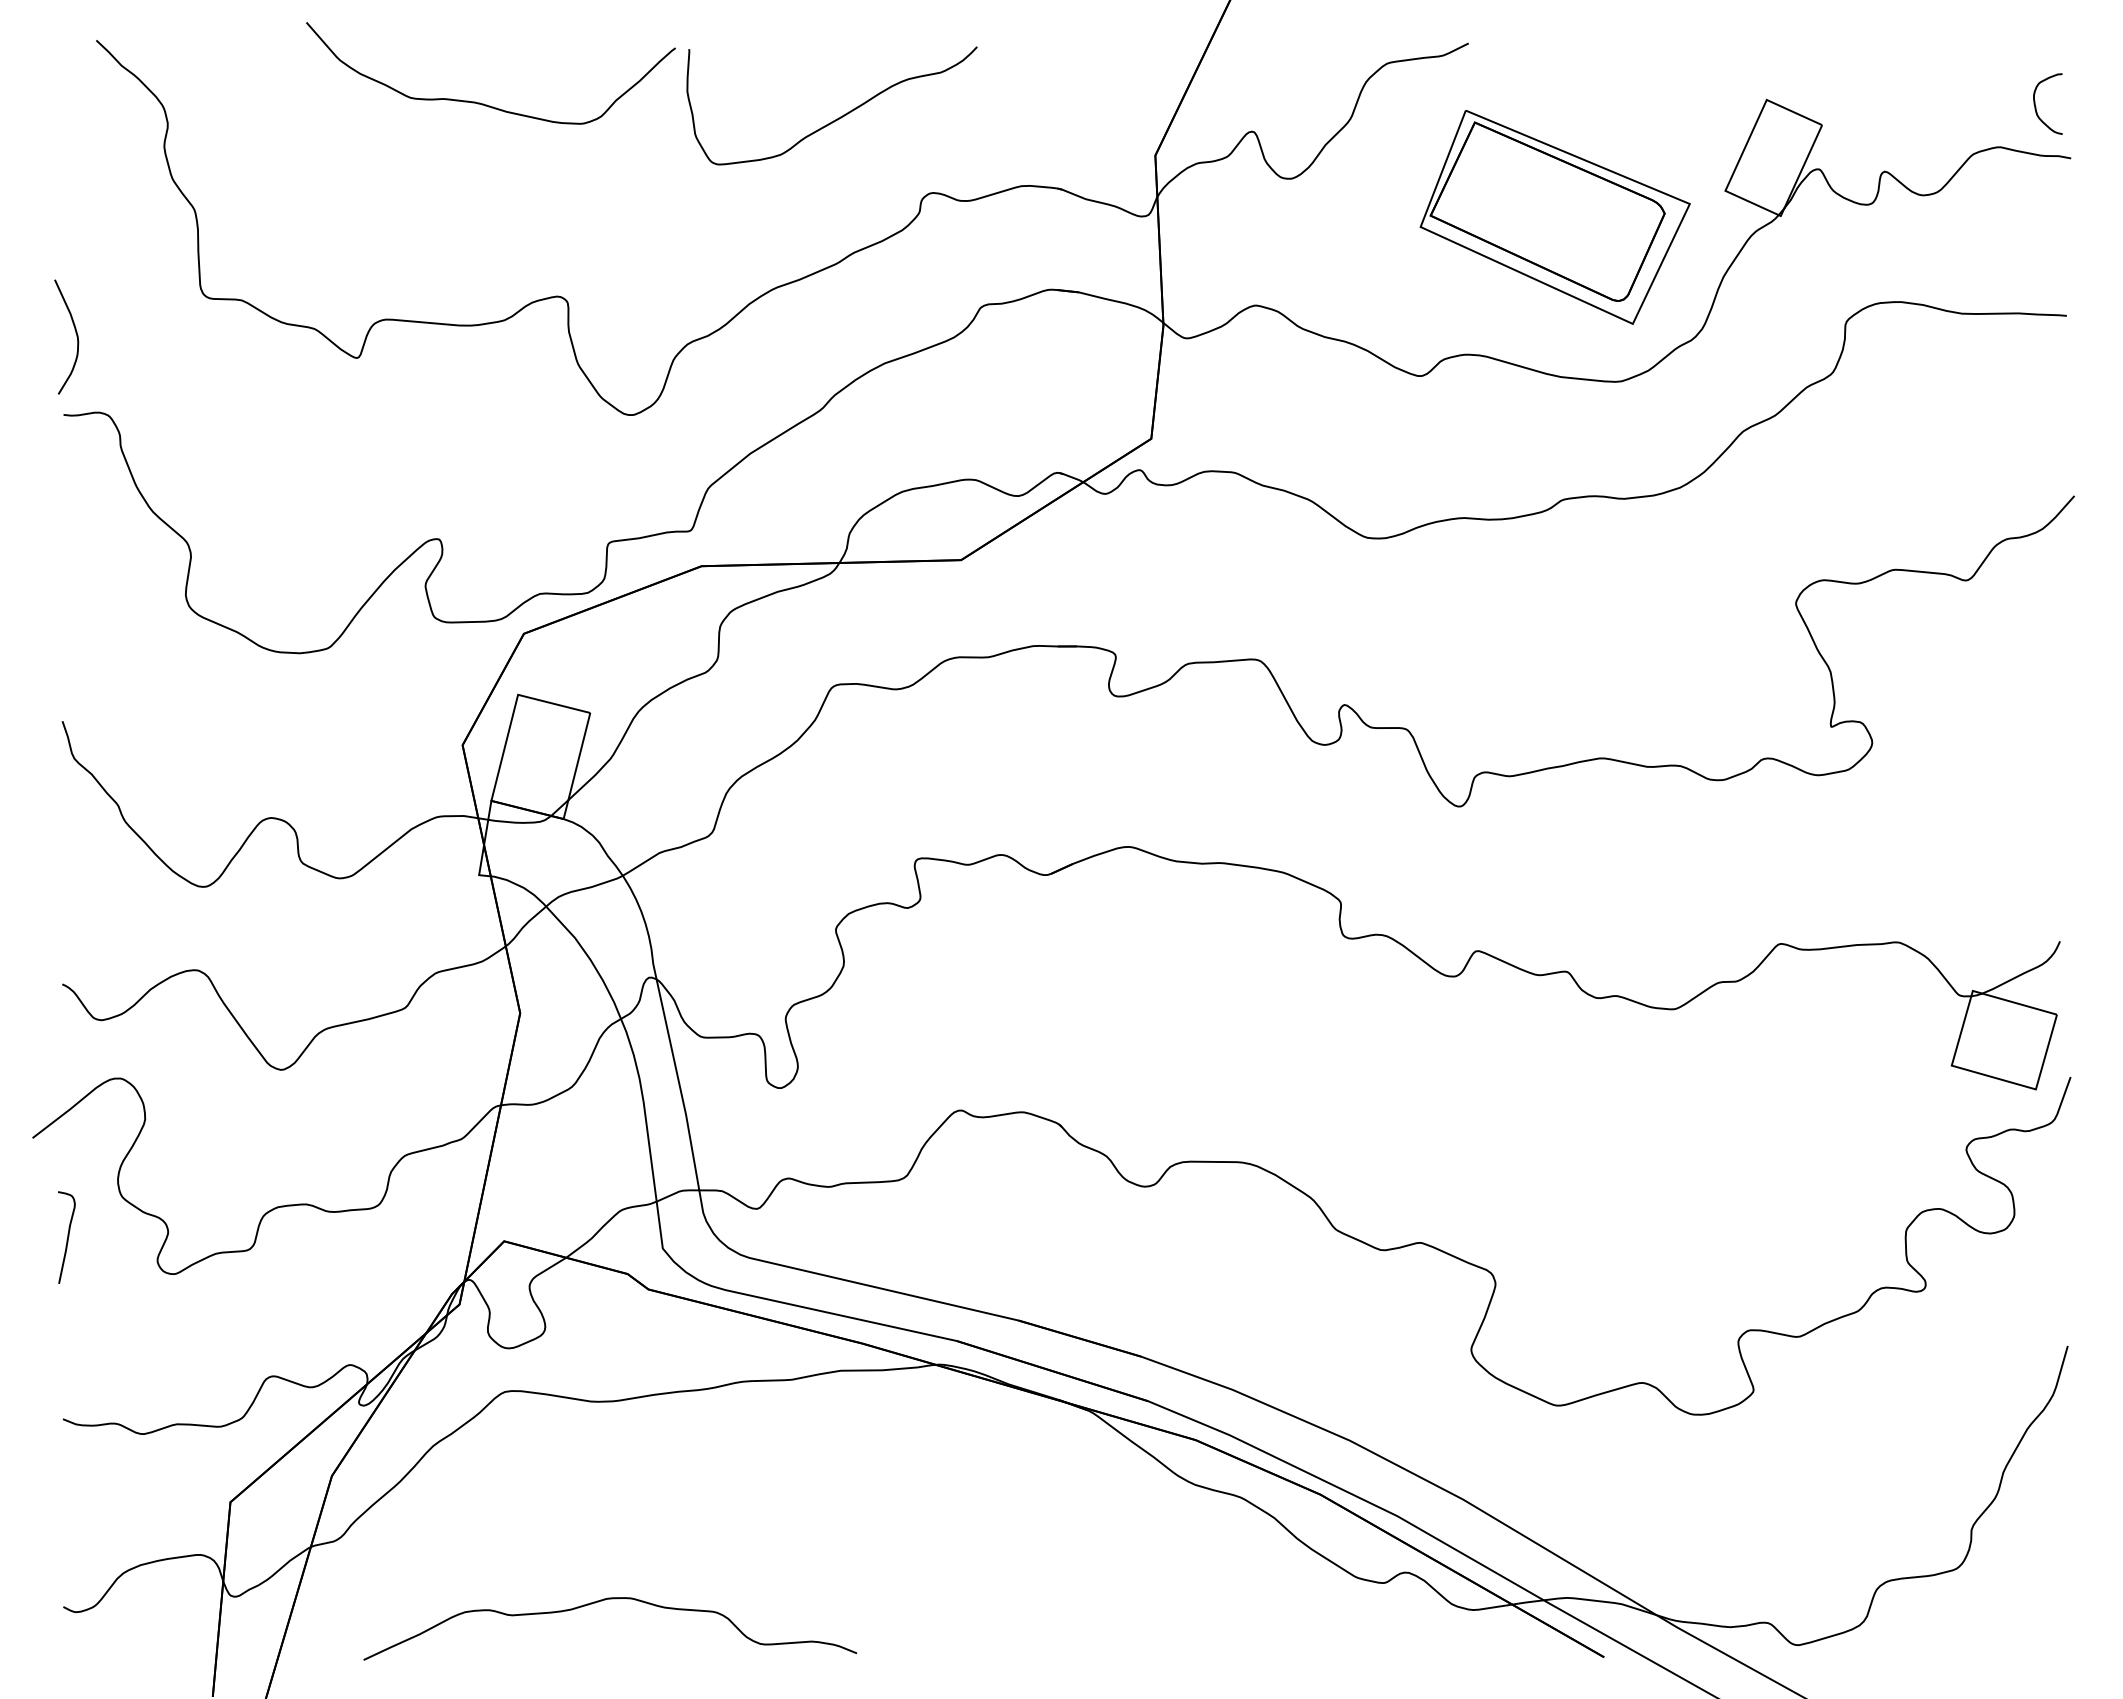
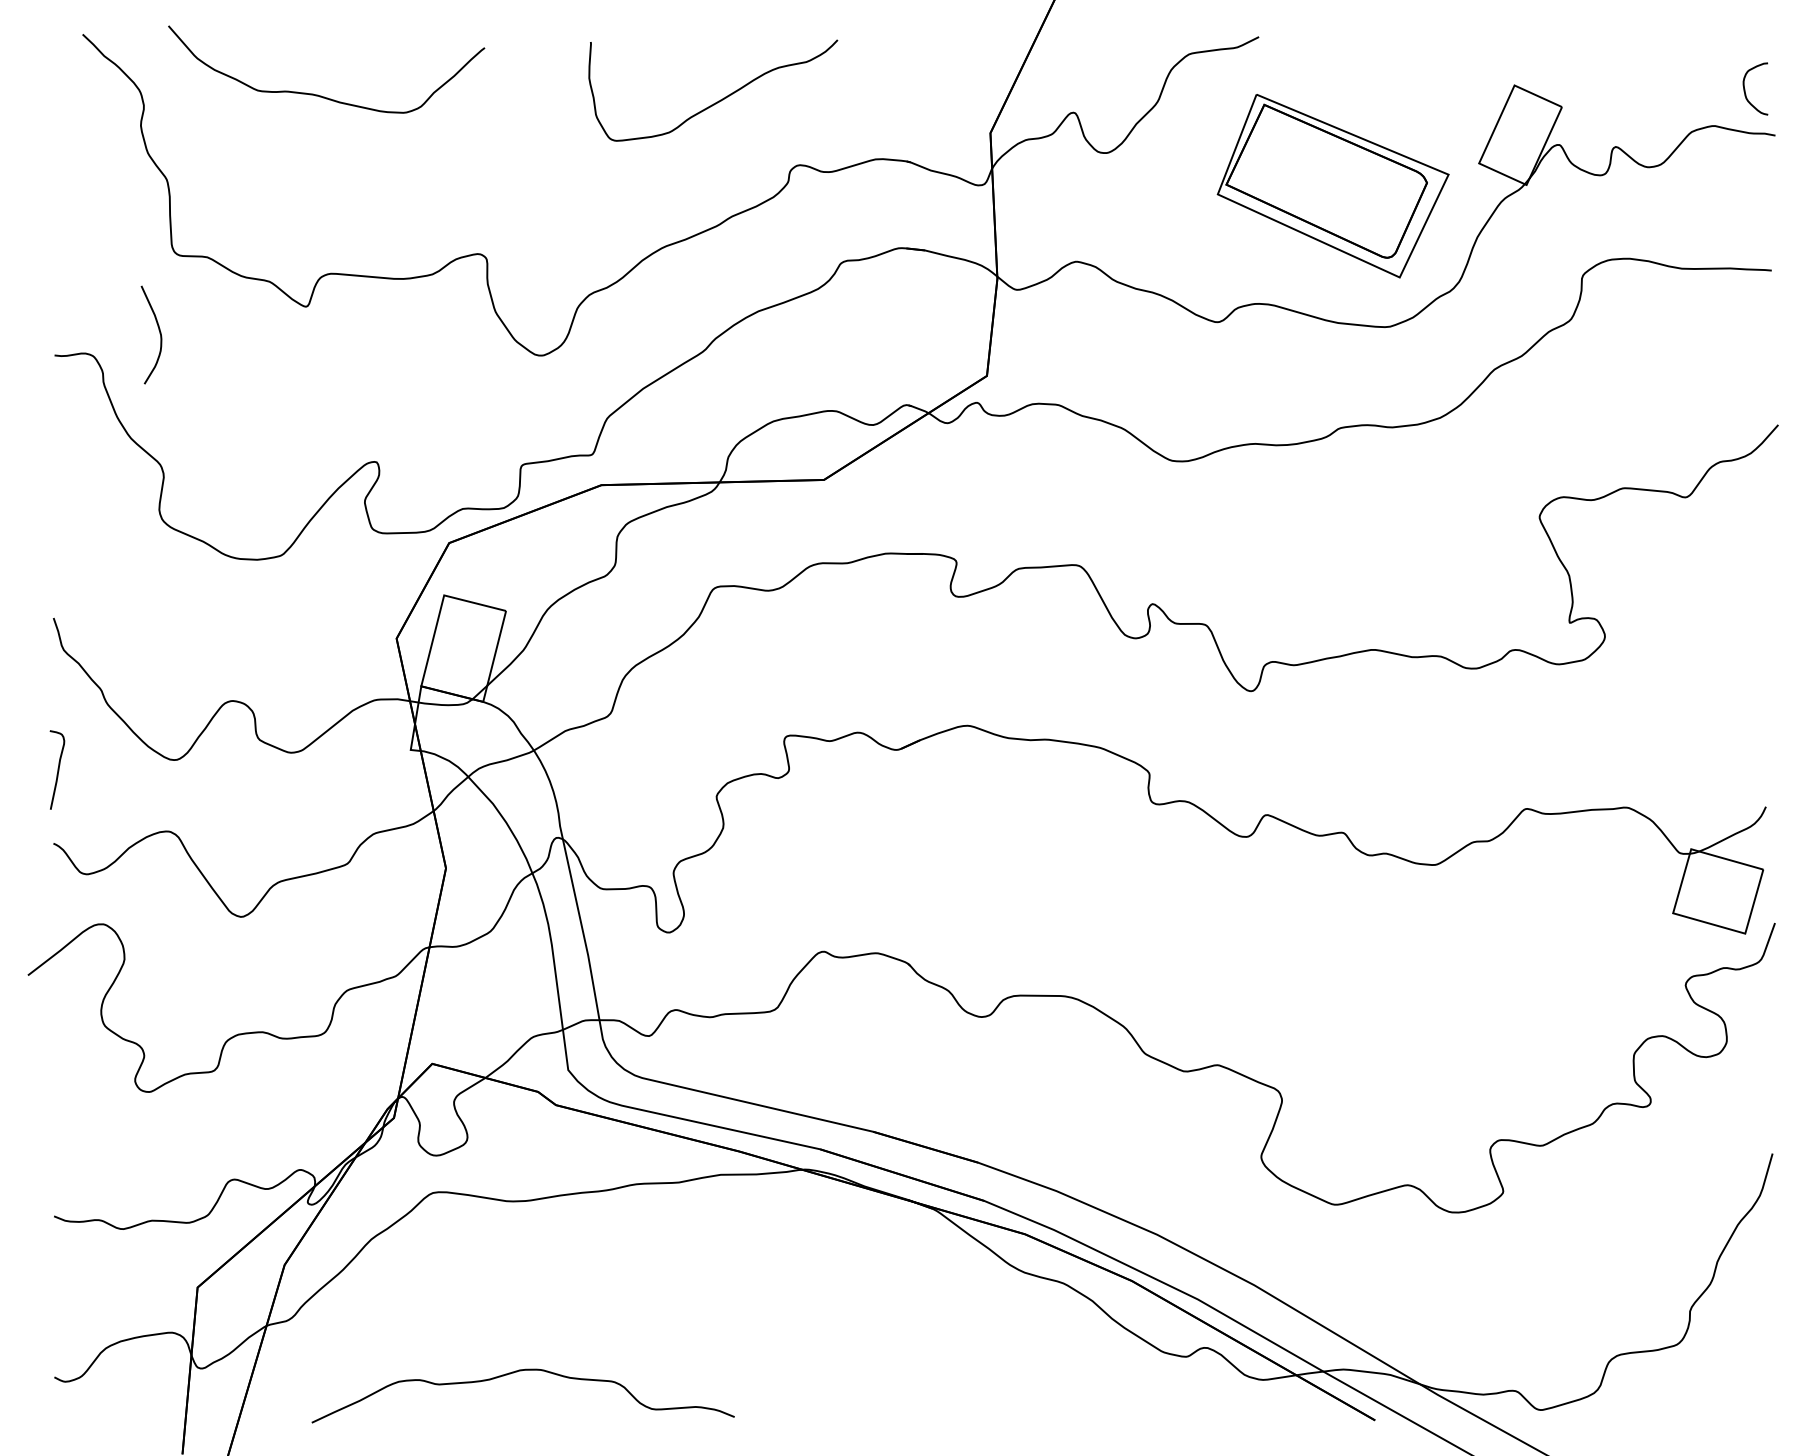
curve: (480, 102) -> (317, 94), moved
curve: (75, 333) -> (159, 331), moved
curve: (67, 1237) -> (57, 770), moved

